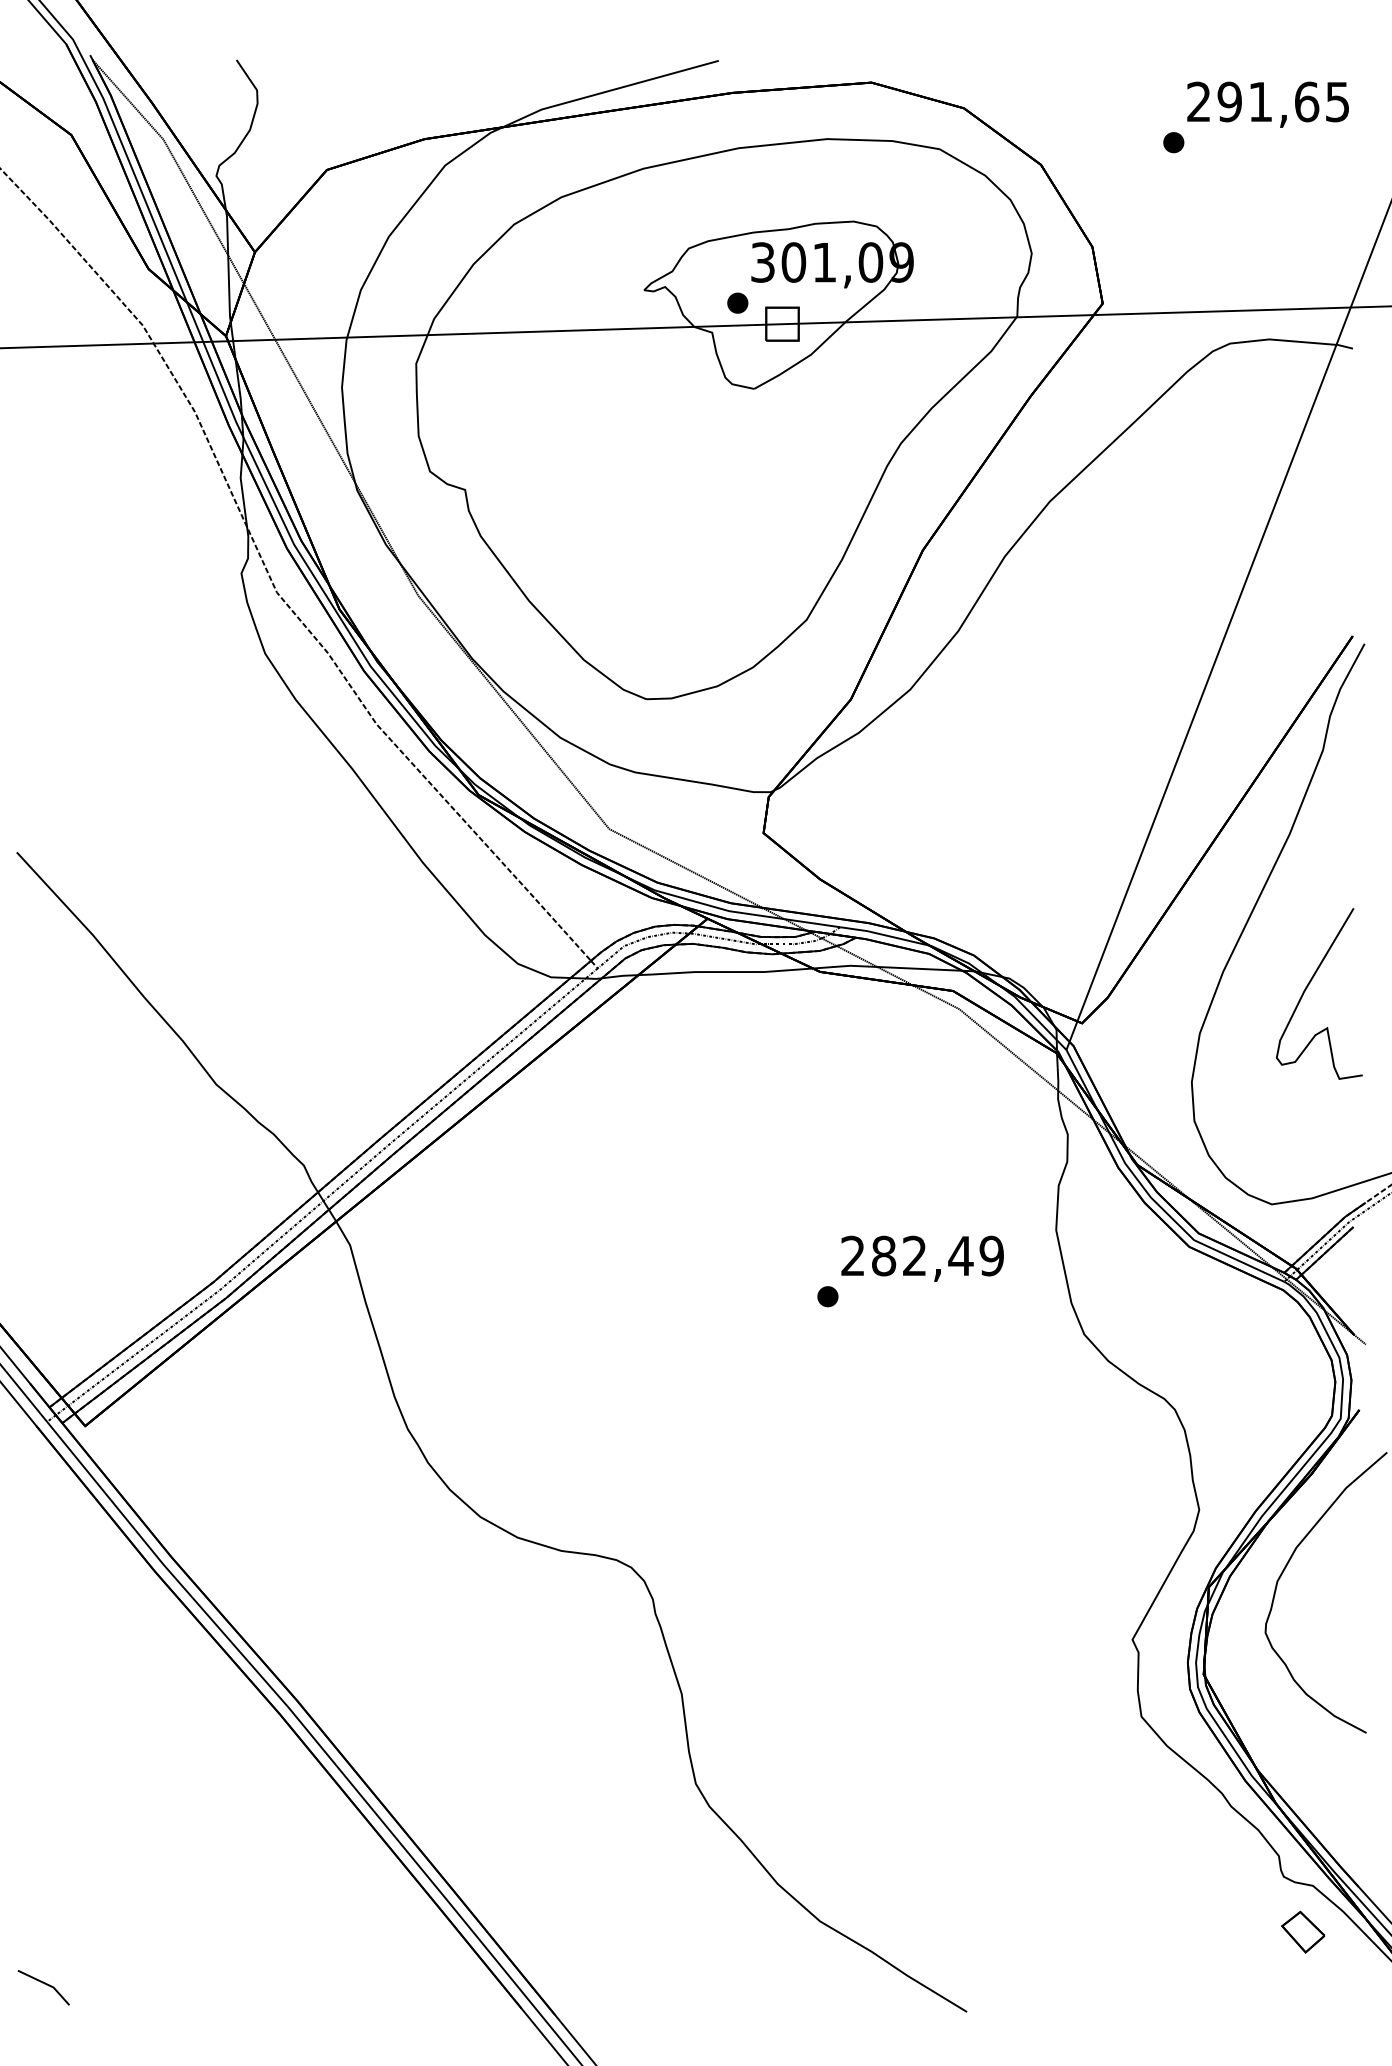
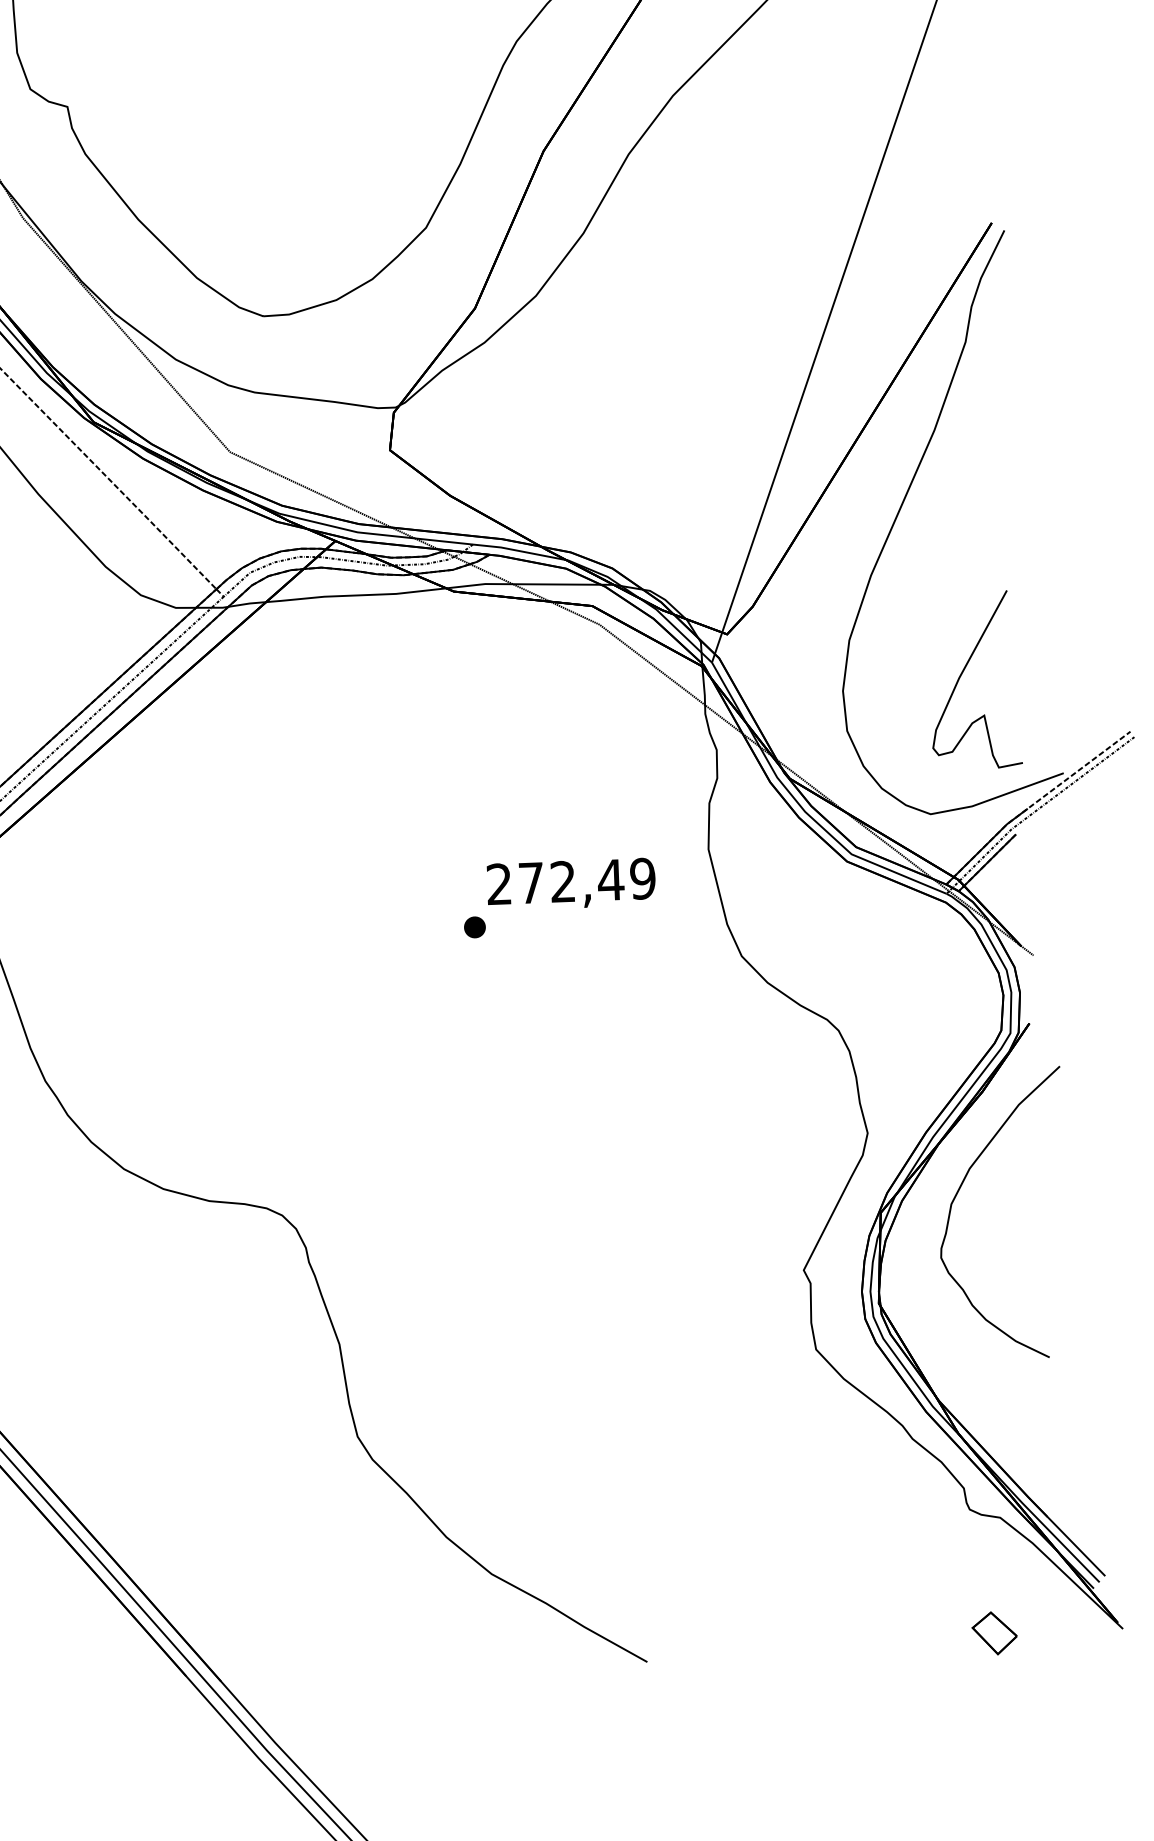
part: (1307, 988) -> (962, 675), moved
text: (884, 1255) -> (531, 882), 282,49 -> 272,49
part: (1303, 1931) -> (994, 1632), moved

